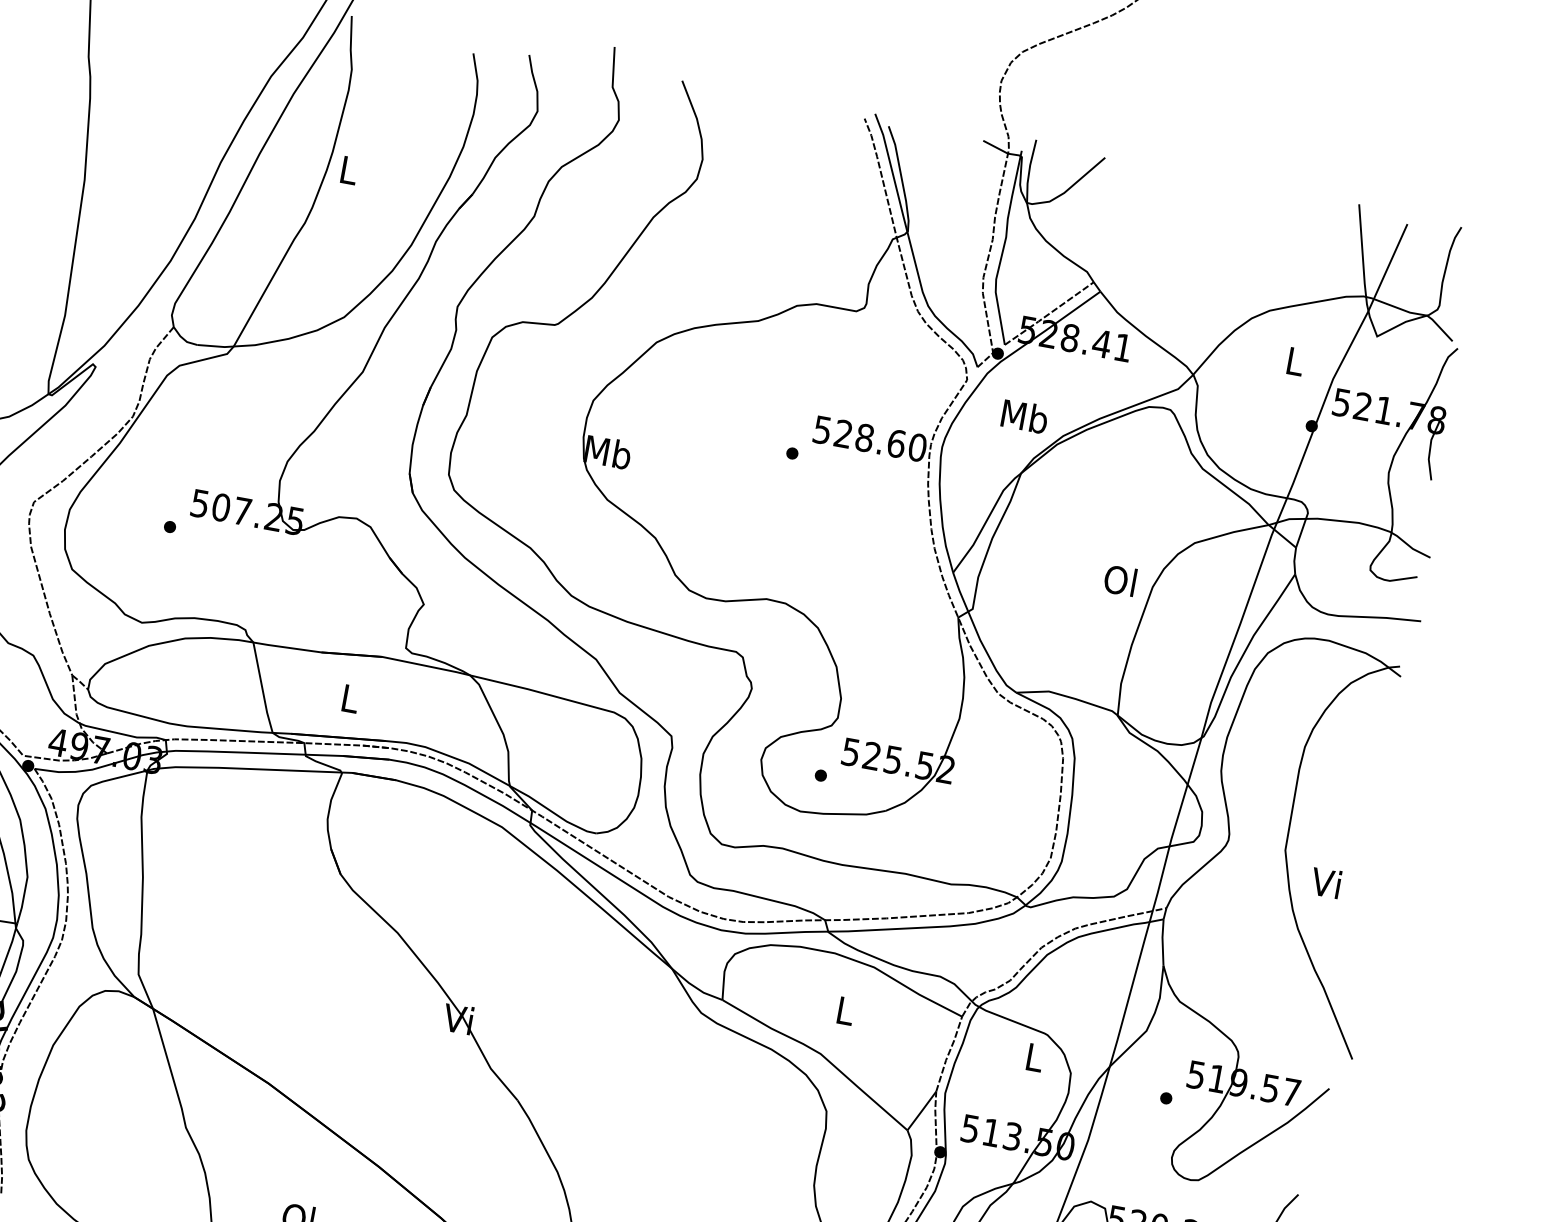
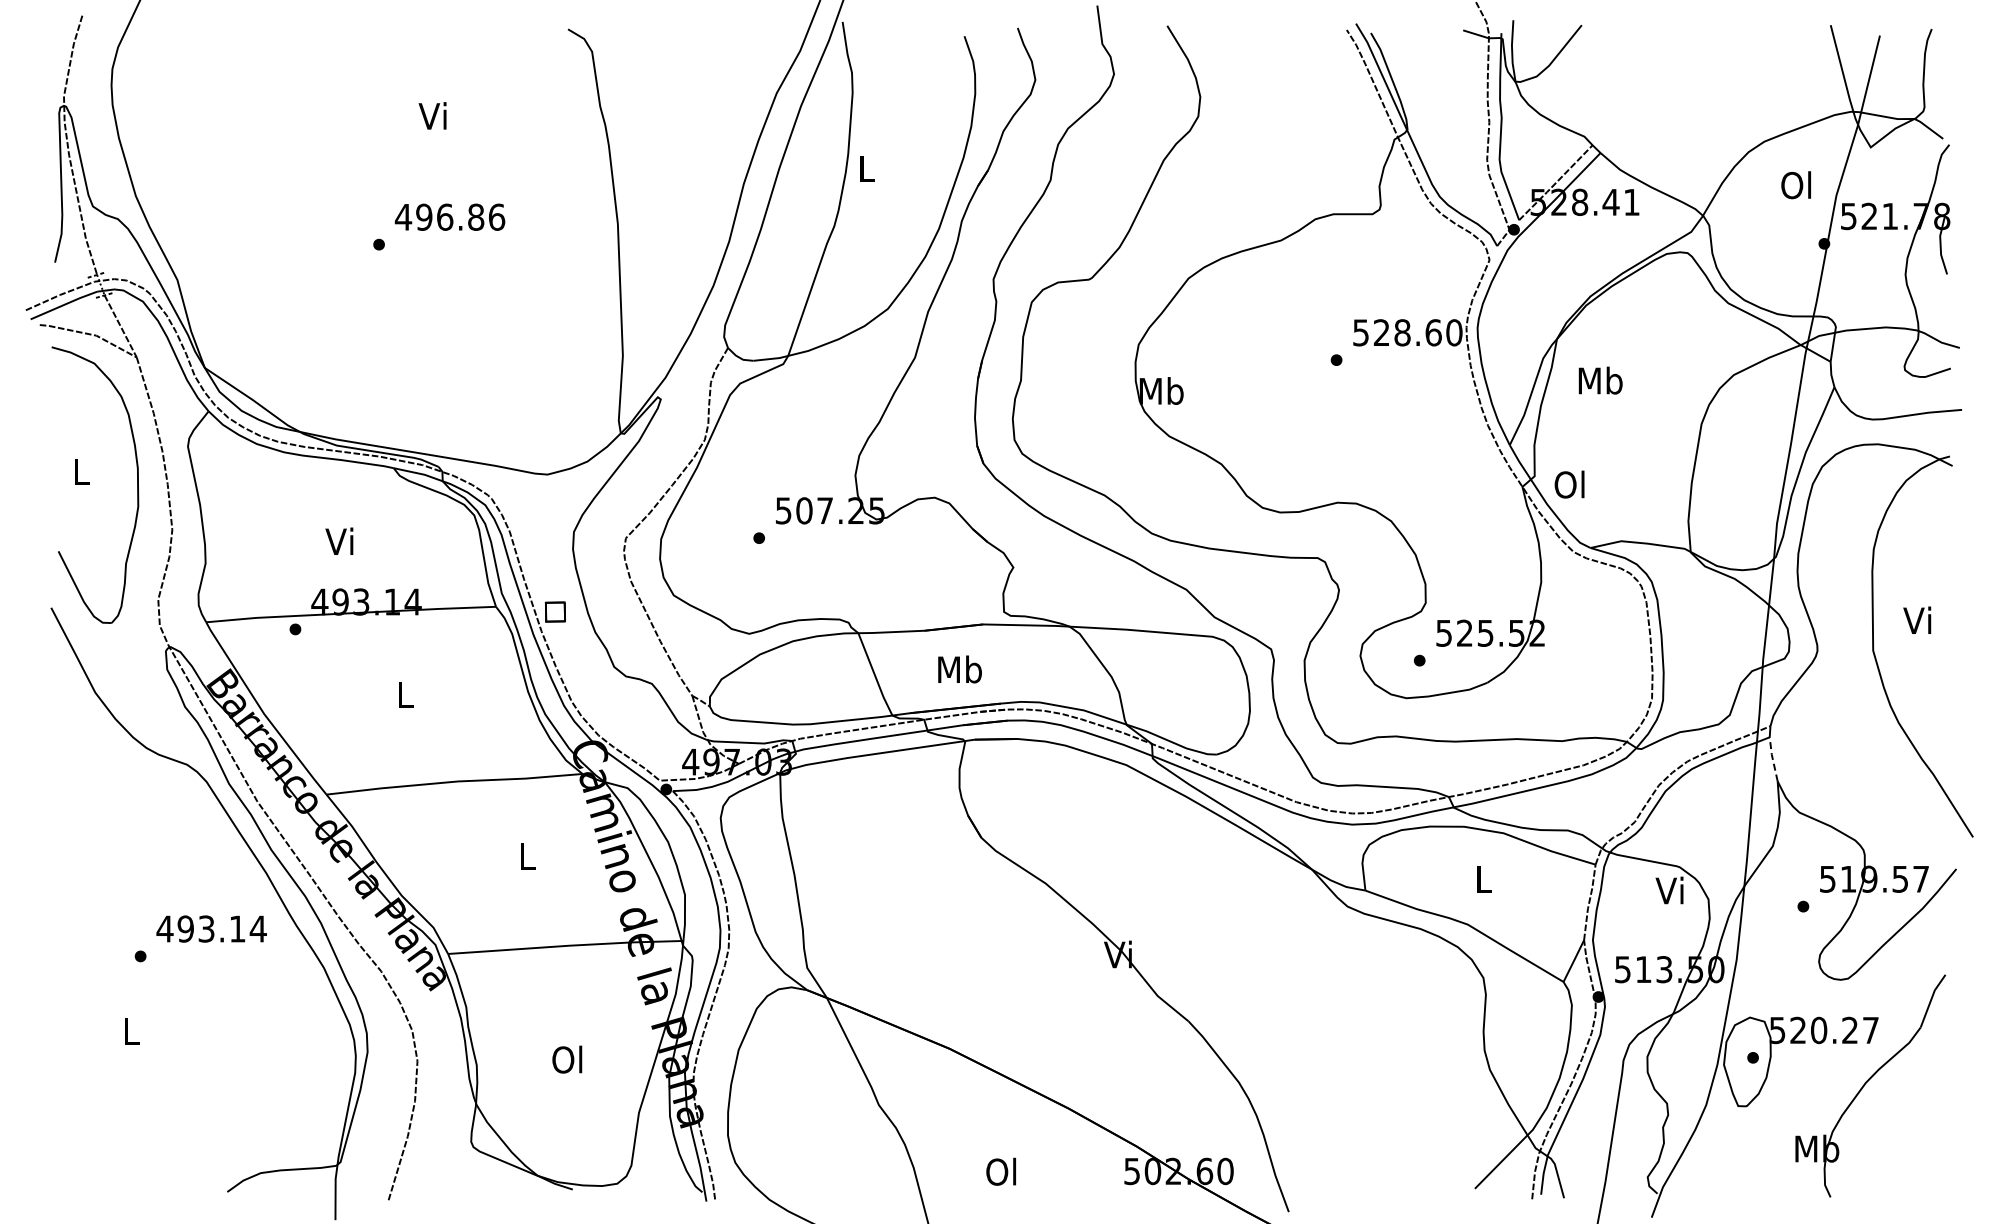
text: (1294, 361) -> (1796, 185), L -> Ol
text: (1024, 416) -> (1600, 380), moved
text: (1120, 580) -> (1569, 484), moved
text: (349, 698) -> (959, 669), L -> Mb
text: (1326, 881) -> (1917, 619), moved
line: (1162, 941) -> (1772, 758), solid -> dashed
text: (1032, 1056) -> (1669, 890), L -> Vi

